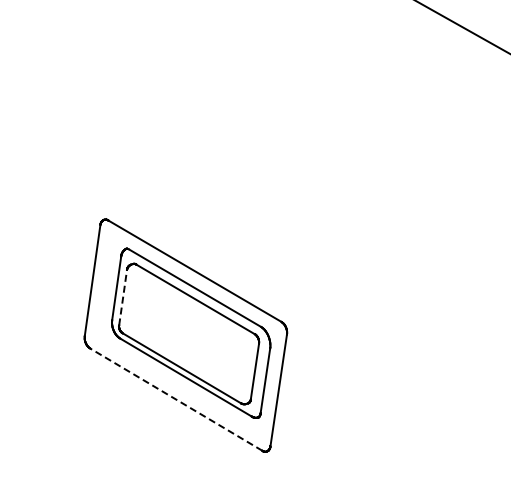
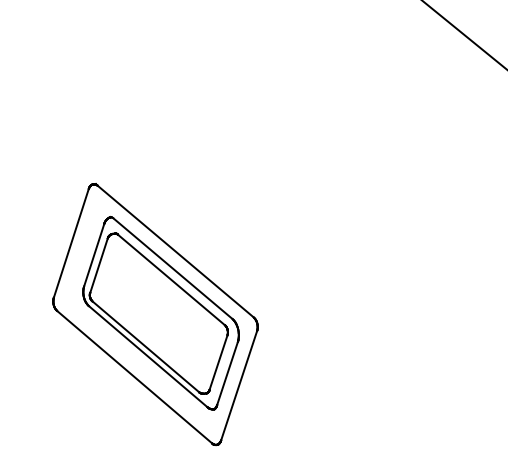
line: (123, 297) -> (99, 265), dashed -> solid
line: (175, 399) -> (133, 376), dashed -> solid

